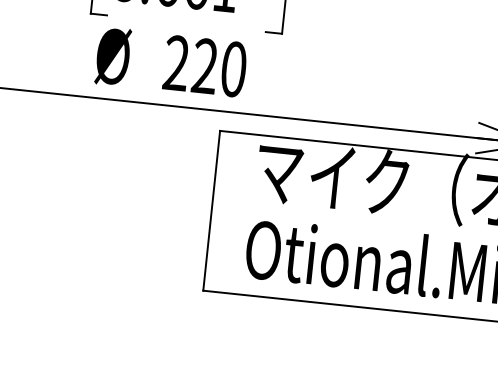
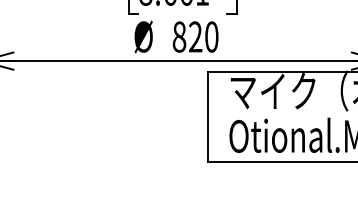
text: (176, 62) -> (179, 36), 220 -> 820

